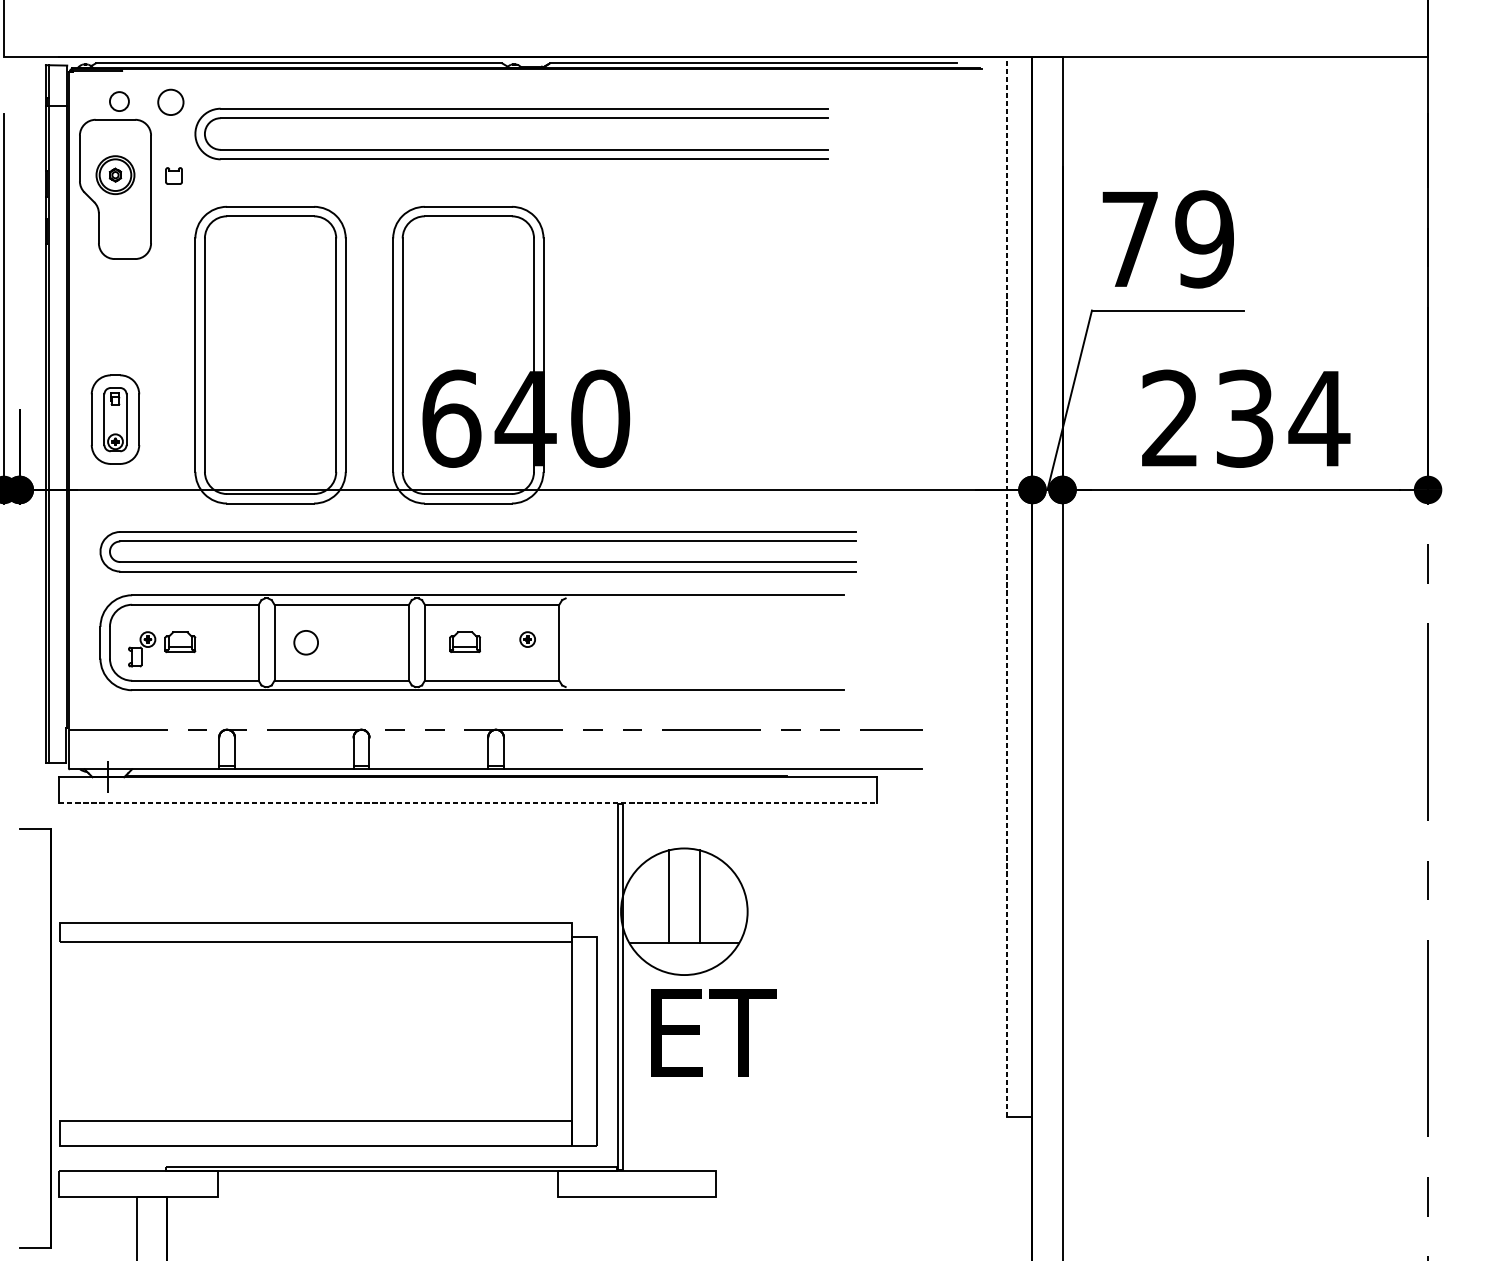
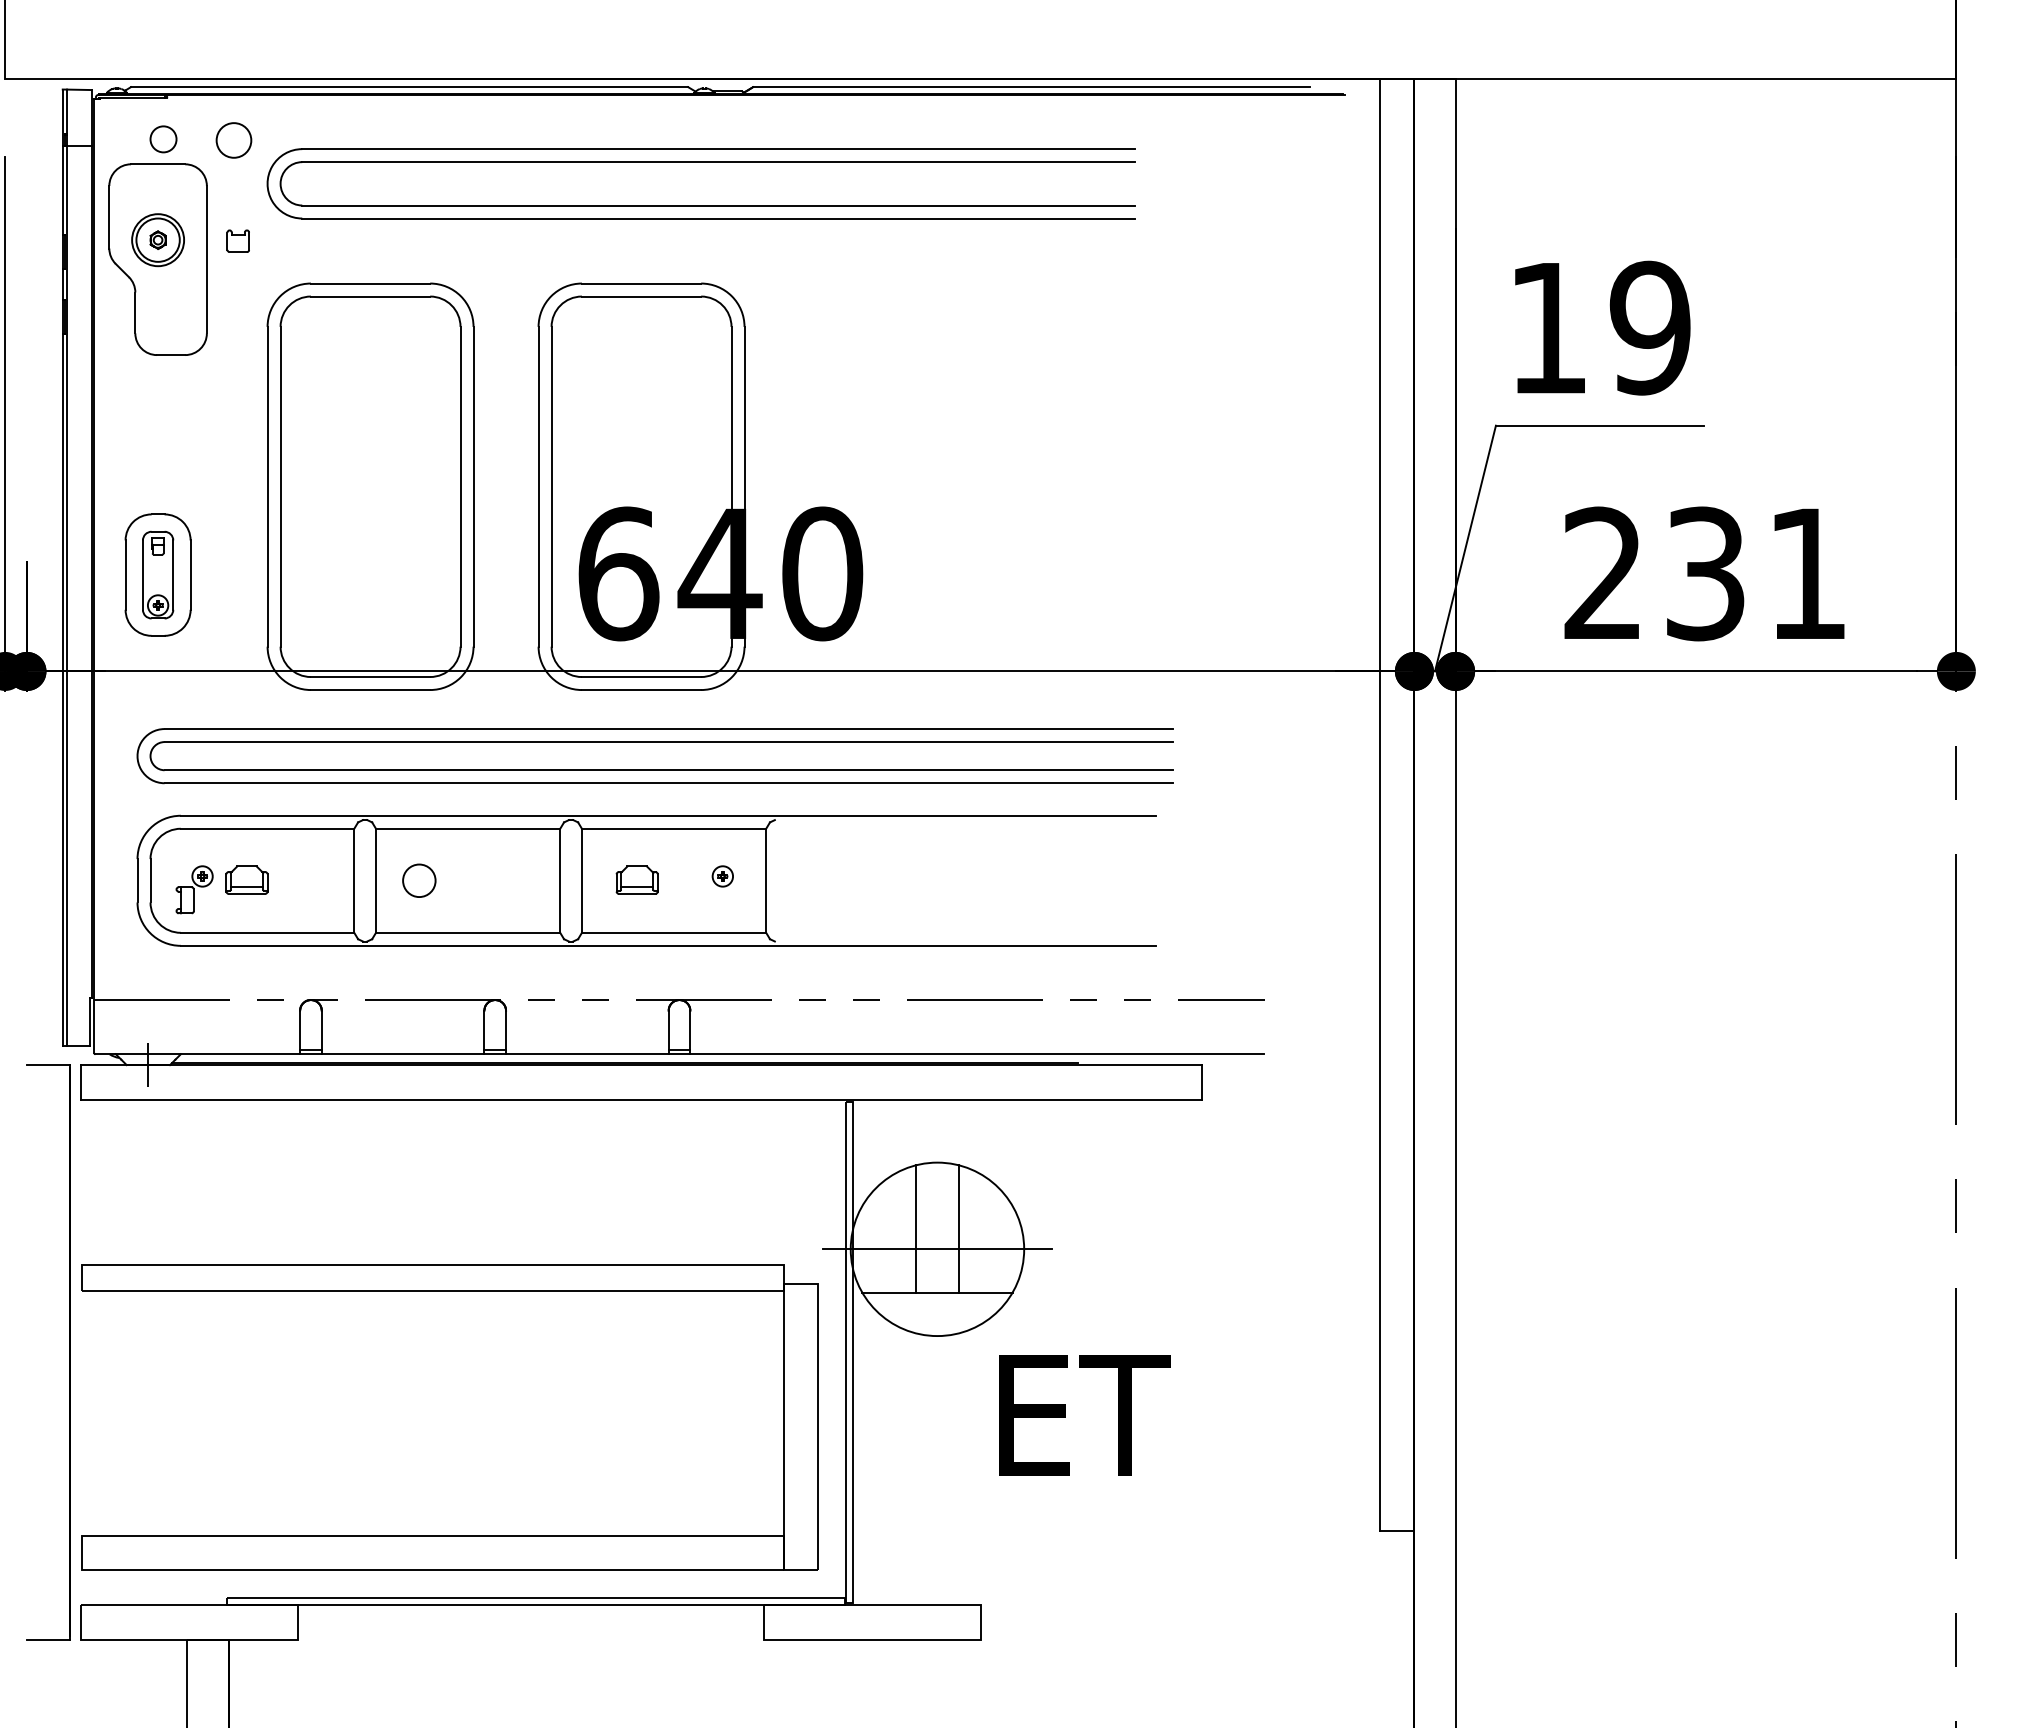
text: (1129, 239) -> (1547, 328), 79 -> 19
text: (1319, 418) -> (1807, 573), 234 -> 231
line: (1006, 587) -> (1379, 804), dashed -> solid
line: (469, 802) -> (642, 1099), dashed -> solid
line: (684, 911) -> (937, 1249), added
text: (713, 1033) -> (1084, 1415), moved
part: (50, 1038) -> (69, 1352), moved

